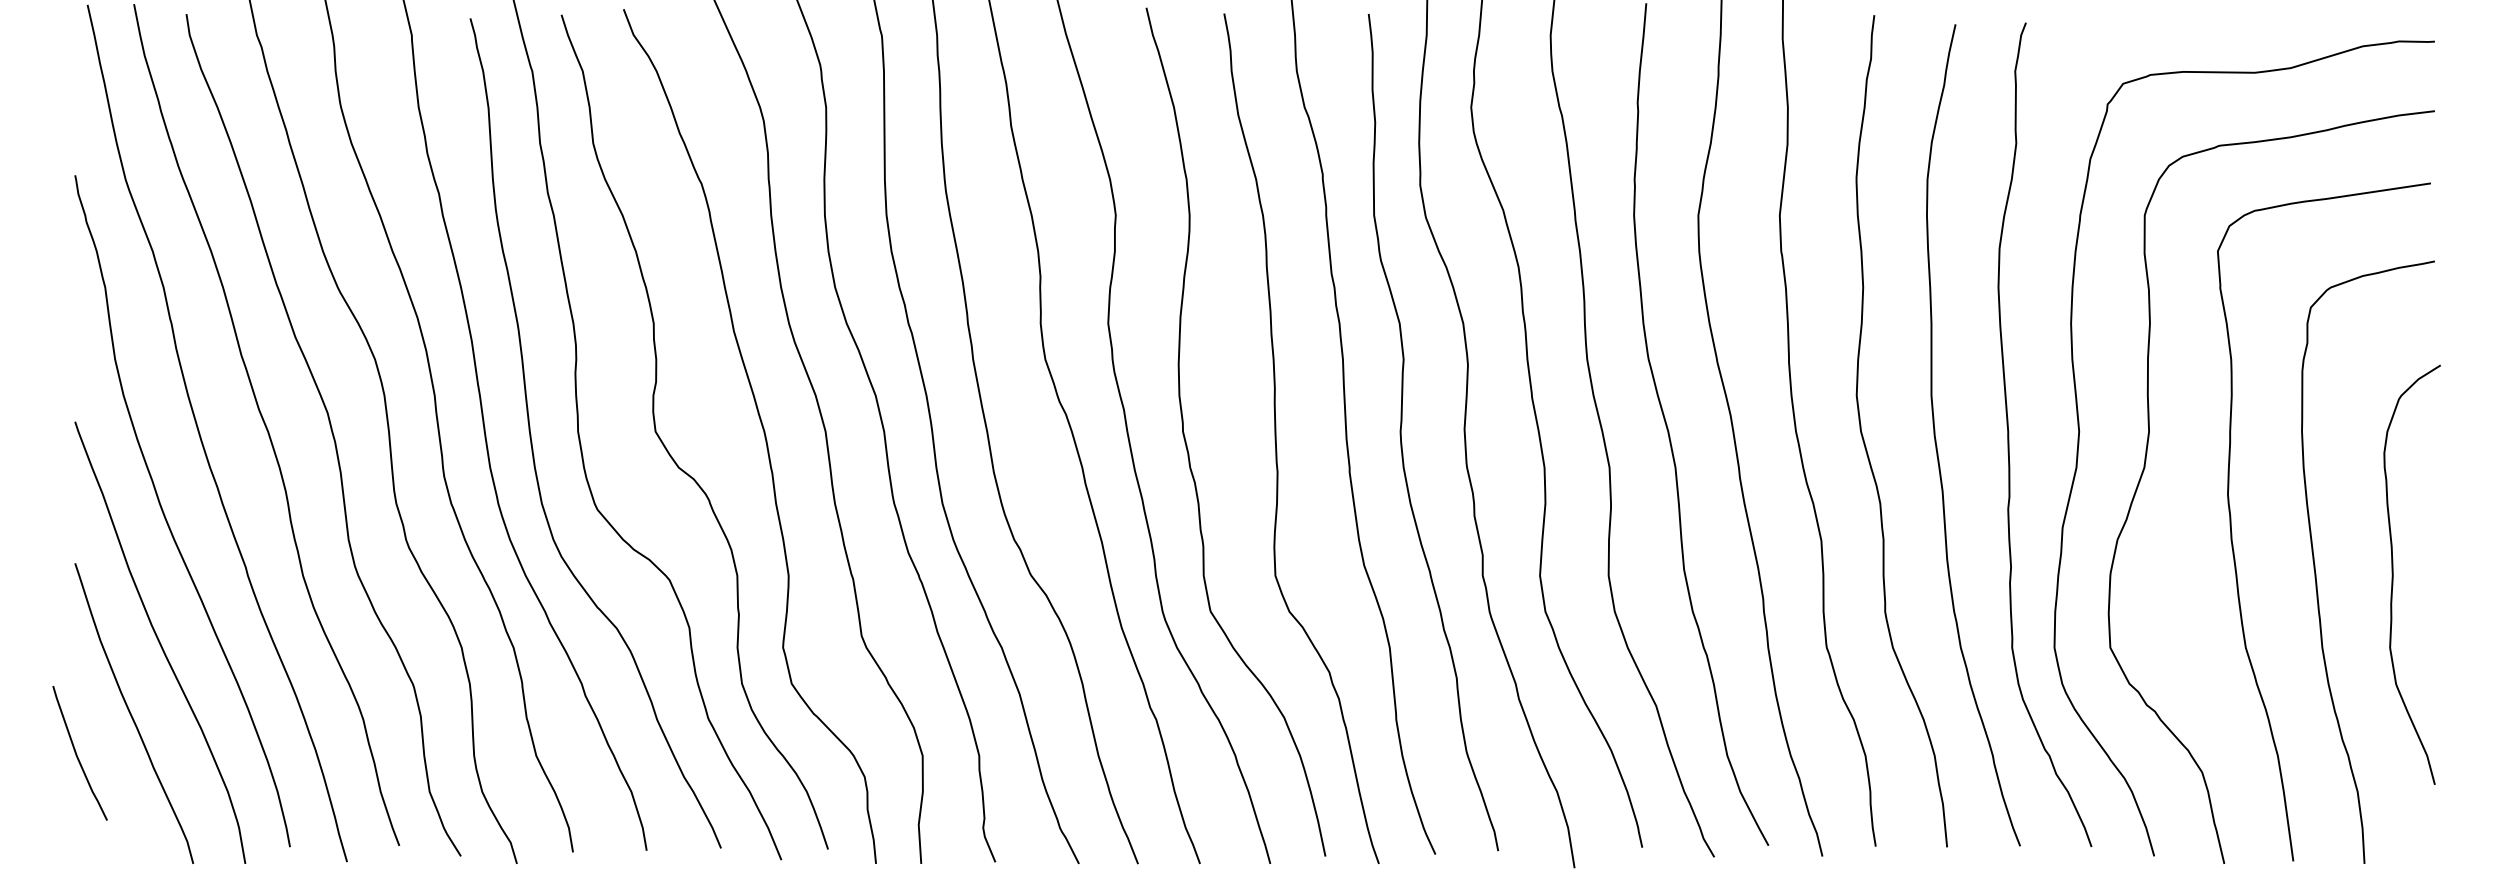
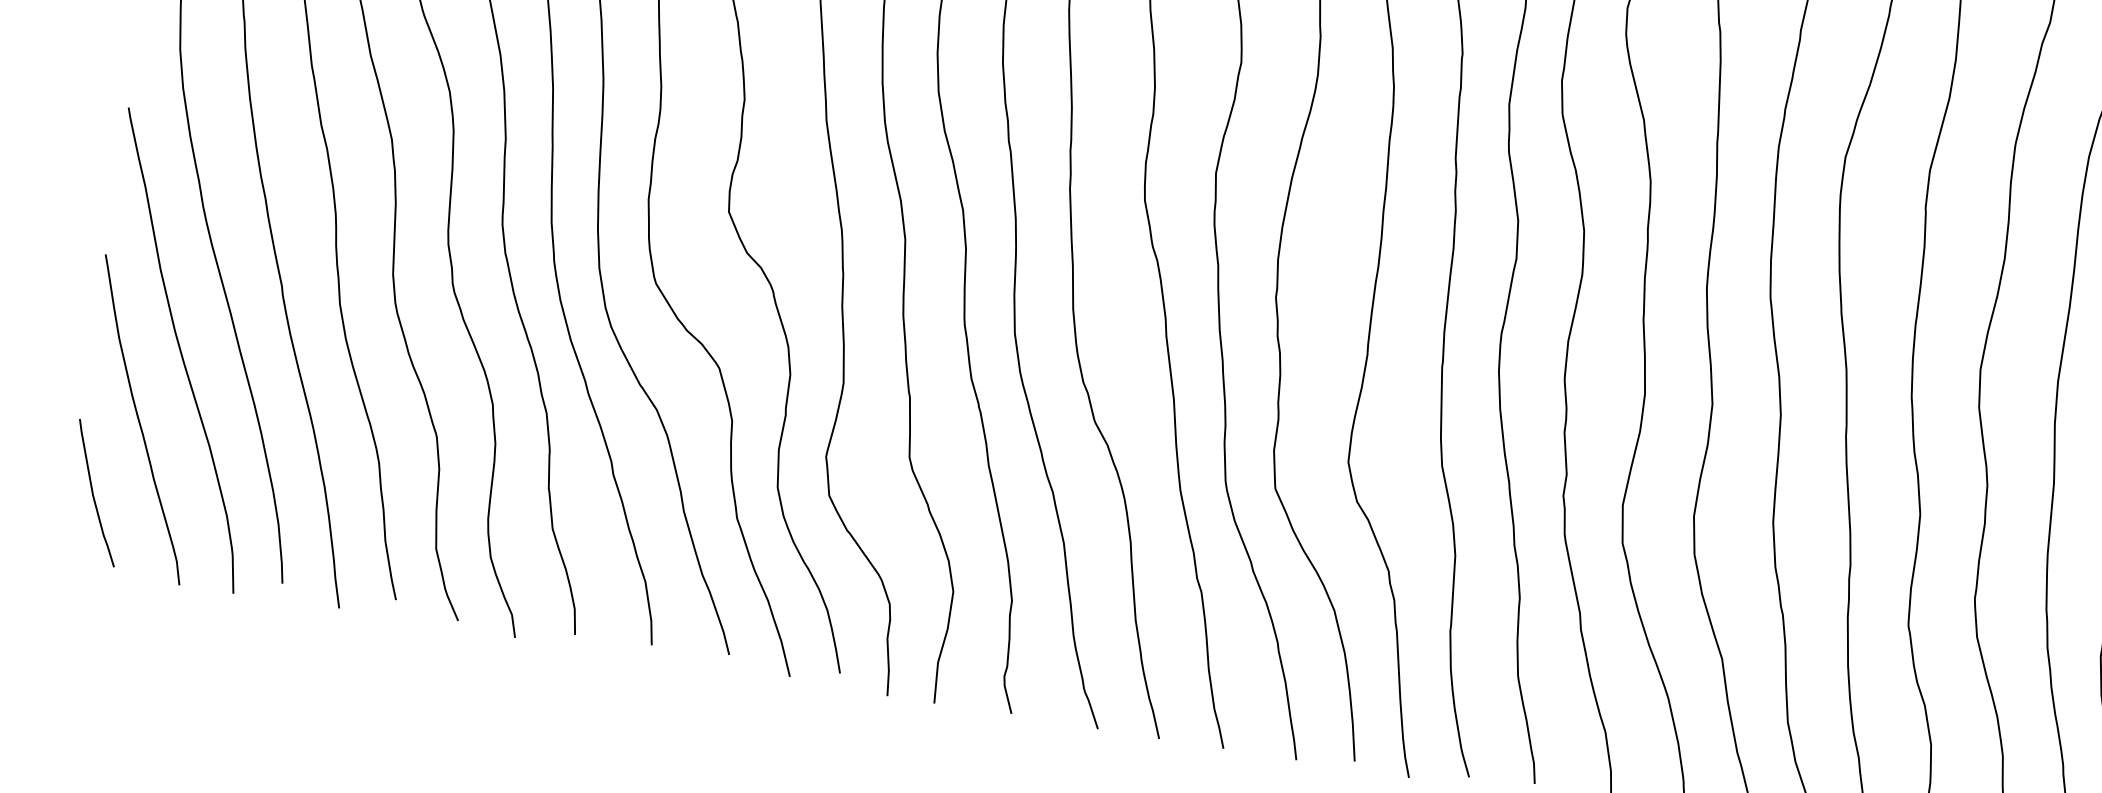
curve: (77, 754) -> (94, 493), moved

